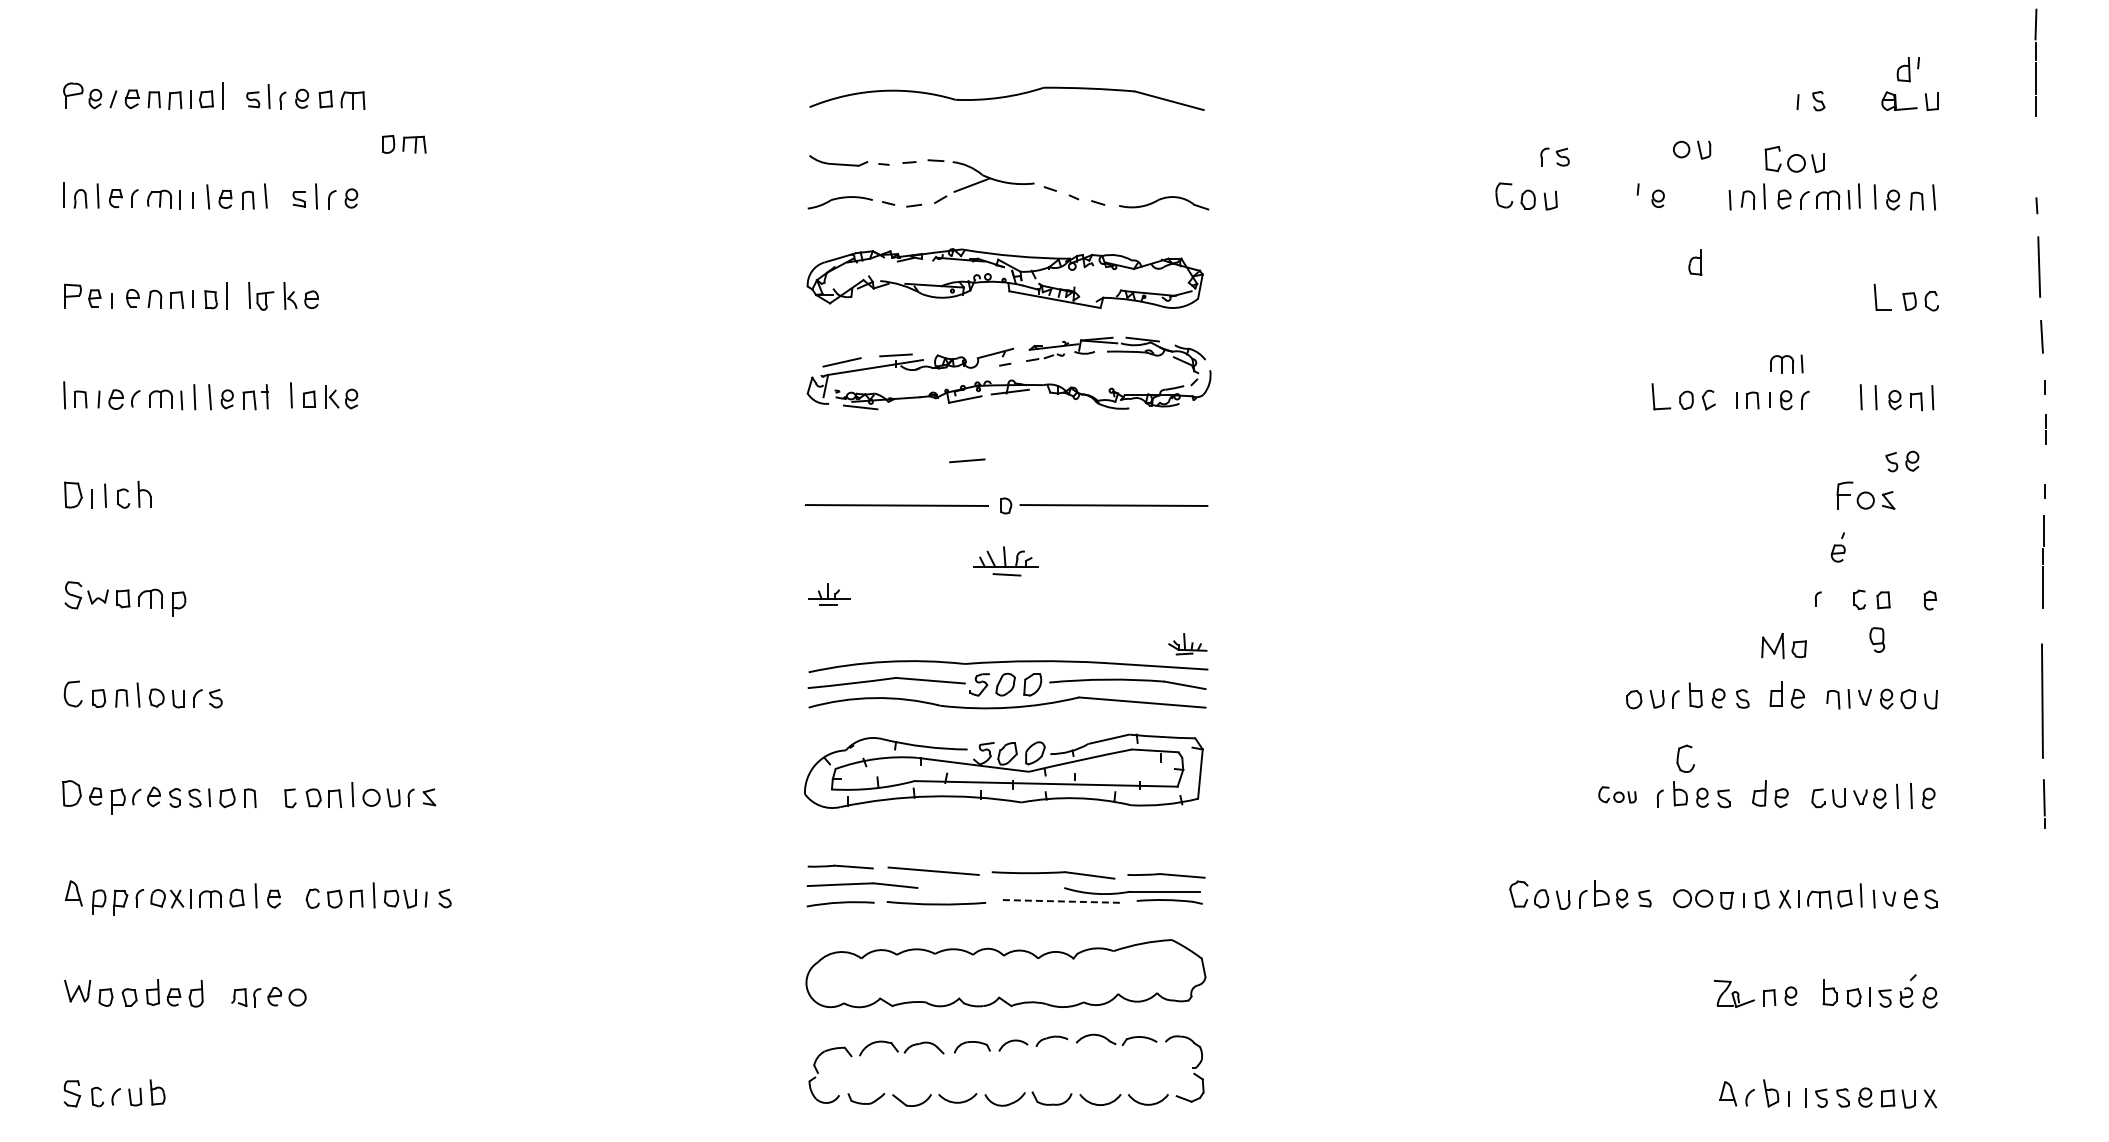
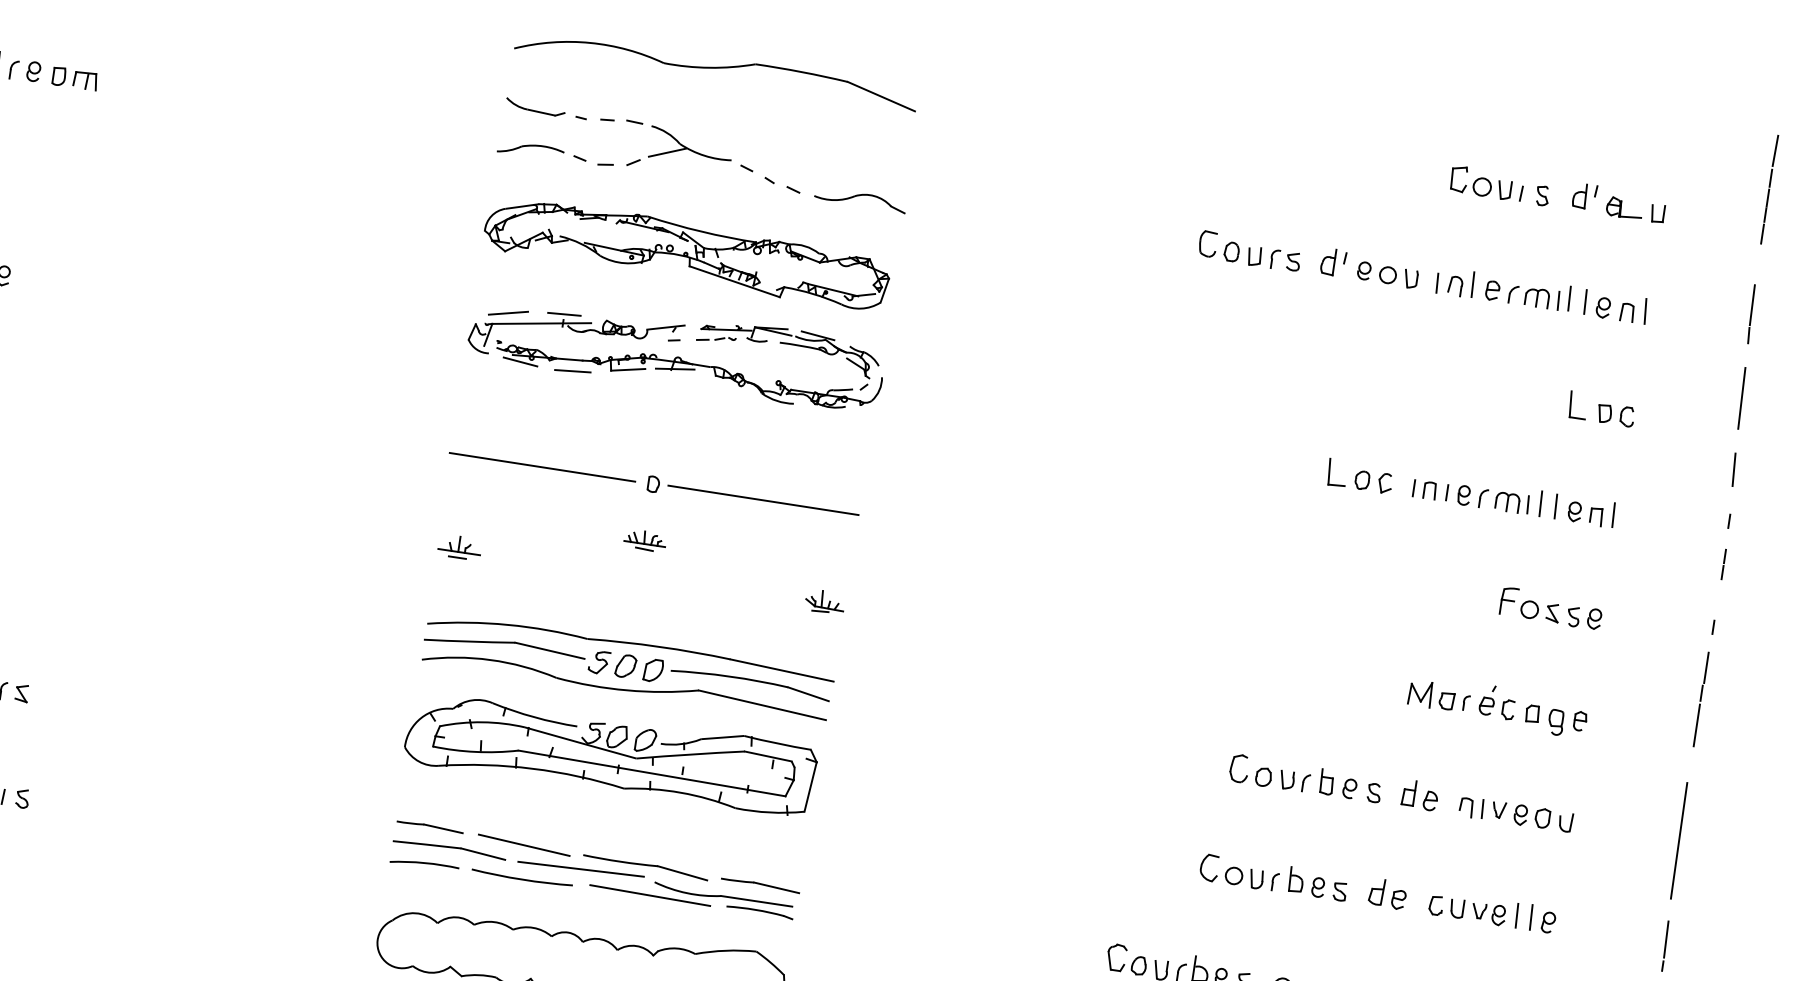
part: (1907, 69) -> (1583, 196), moved
part: (404, 144) -> (75, 78), moved
part: (1692, 149) -> (1399, 276), moved
part: (1554, 156) -> (1285, 259), moved
part: (1794, 158) -> (1480, 181), moved
line: (2035, 175) -> (1751, 304), added
part: (1695, 262) -> (1328, 262), moved
part: (1786, 363) -> (1512, 501), moved
line: (967, 460) -> (573, 370), moved
part: (1902, 461) -> (1584, 617), moved
part: (1837, 547) -> (1486, 700), moved
part: (1005, 560) -> (644, 539), size x0.62
part: (1876, 639) -> (1555, 721), moved
part: (1187, 644) -> (824, 602), moved
part: (1783, 645) -> (1431, 694), moved
part: (1678, 758) -> (1232, 767), moved
part: (1617, 794) -> (1232, 871), size x1.67
line: (991, 885) -> (580, 868), added
line: (1062, 901) -> (650, 895), dashed -> solid

